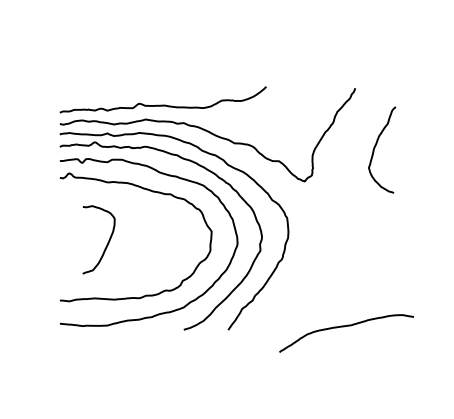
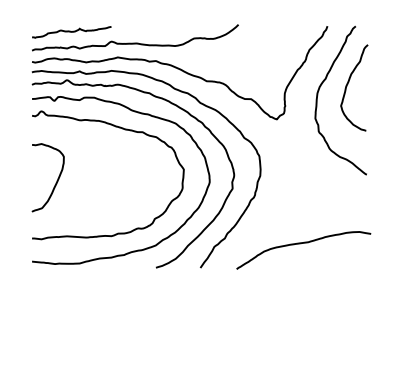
curve: (99, 94) -> (71, 32), added
curve: (346, 156) -> (318, 94), added
curve: (106, 244) -> (55, 182), moved
curve: (344, 327) -> (301, 244), moved

